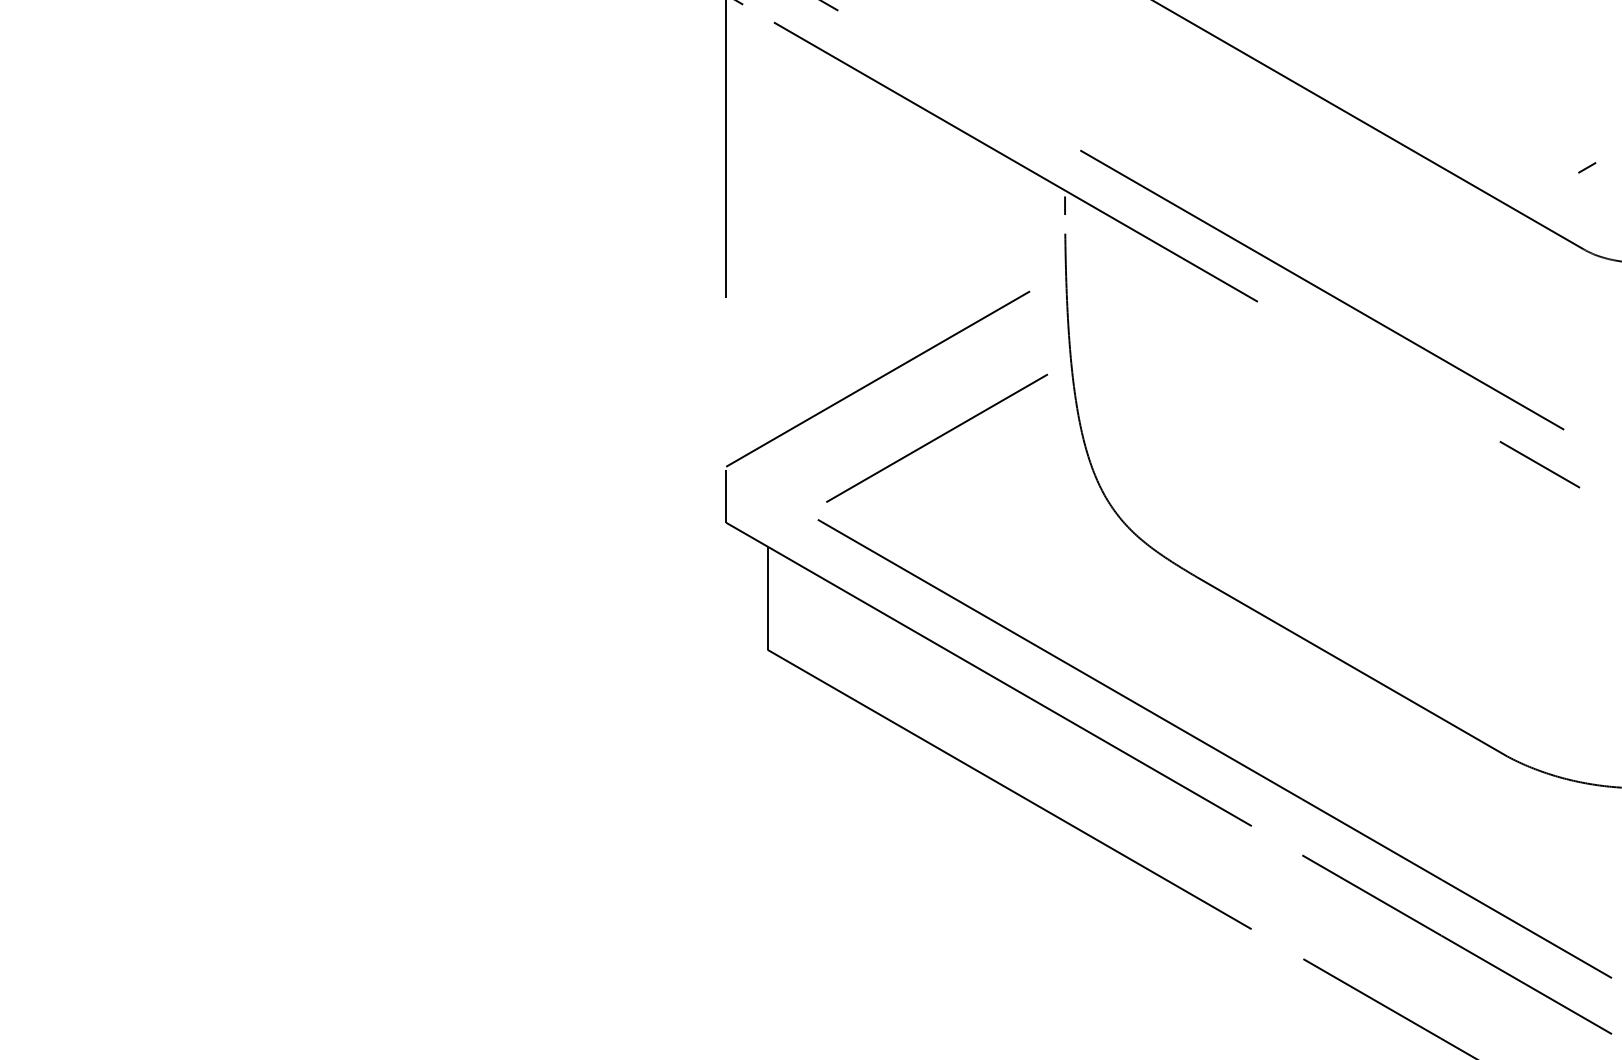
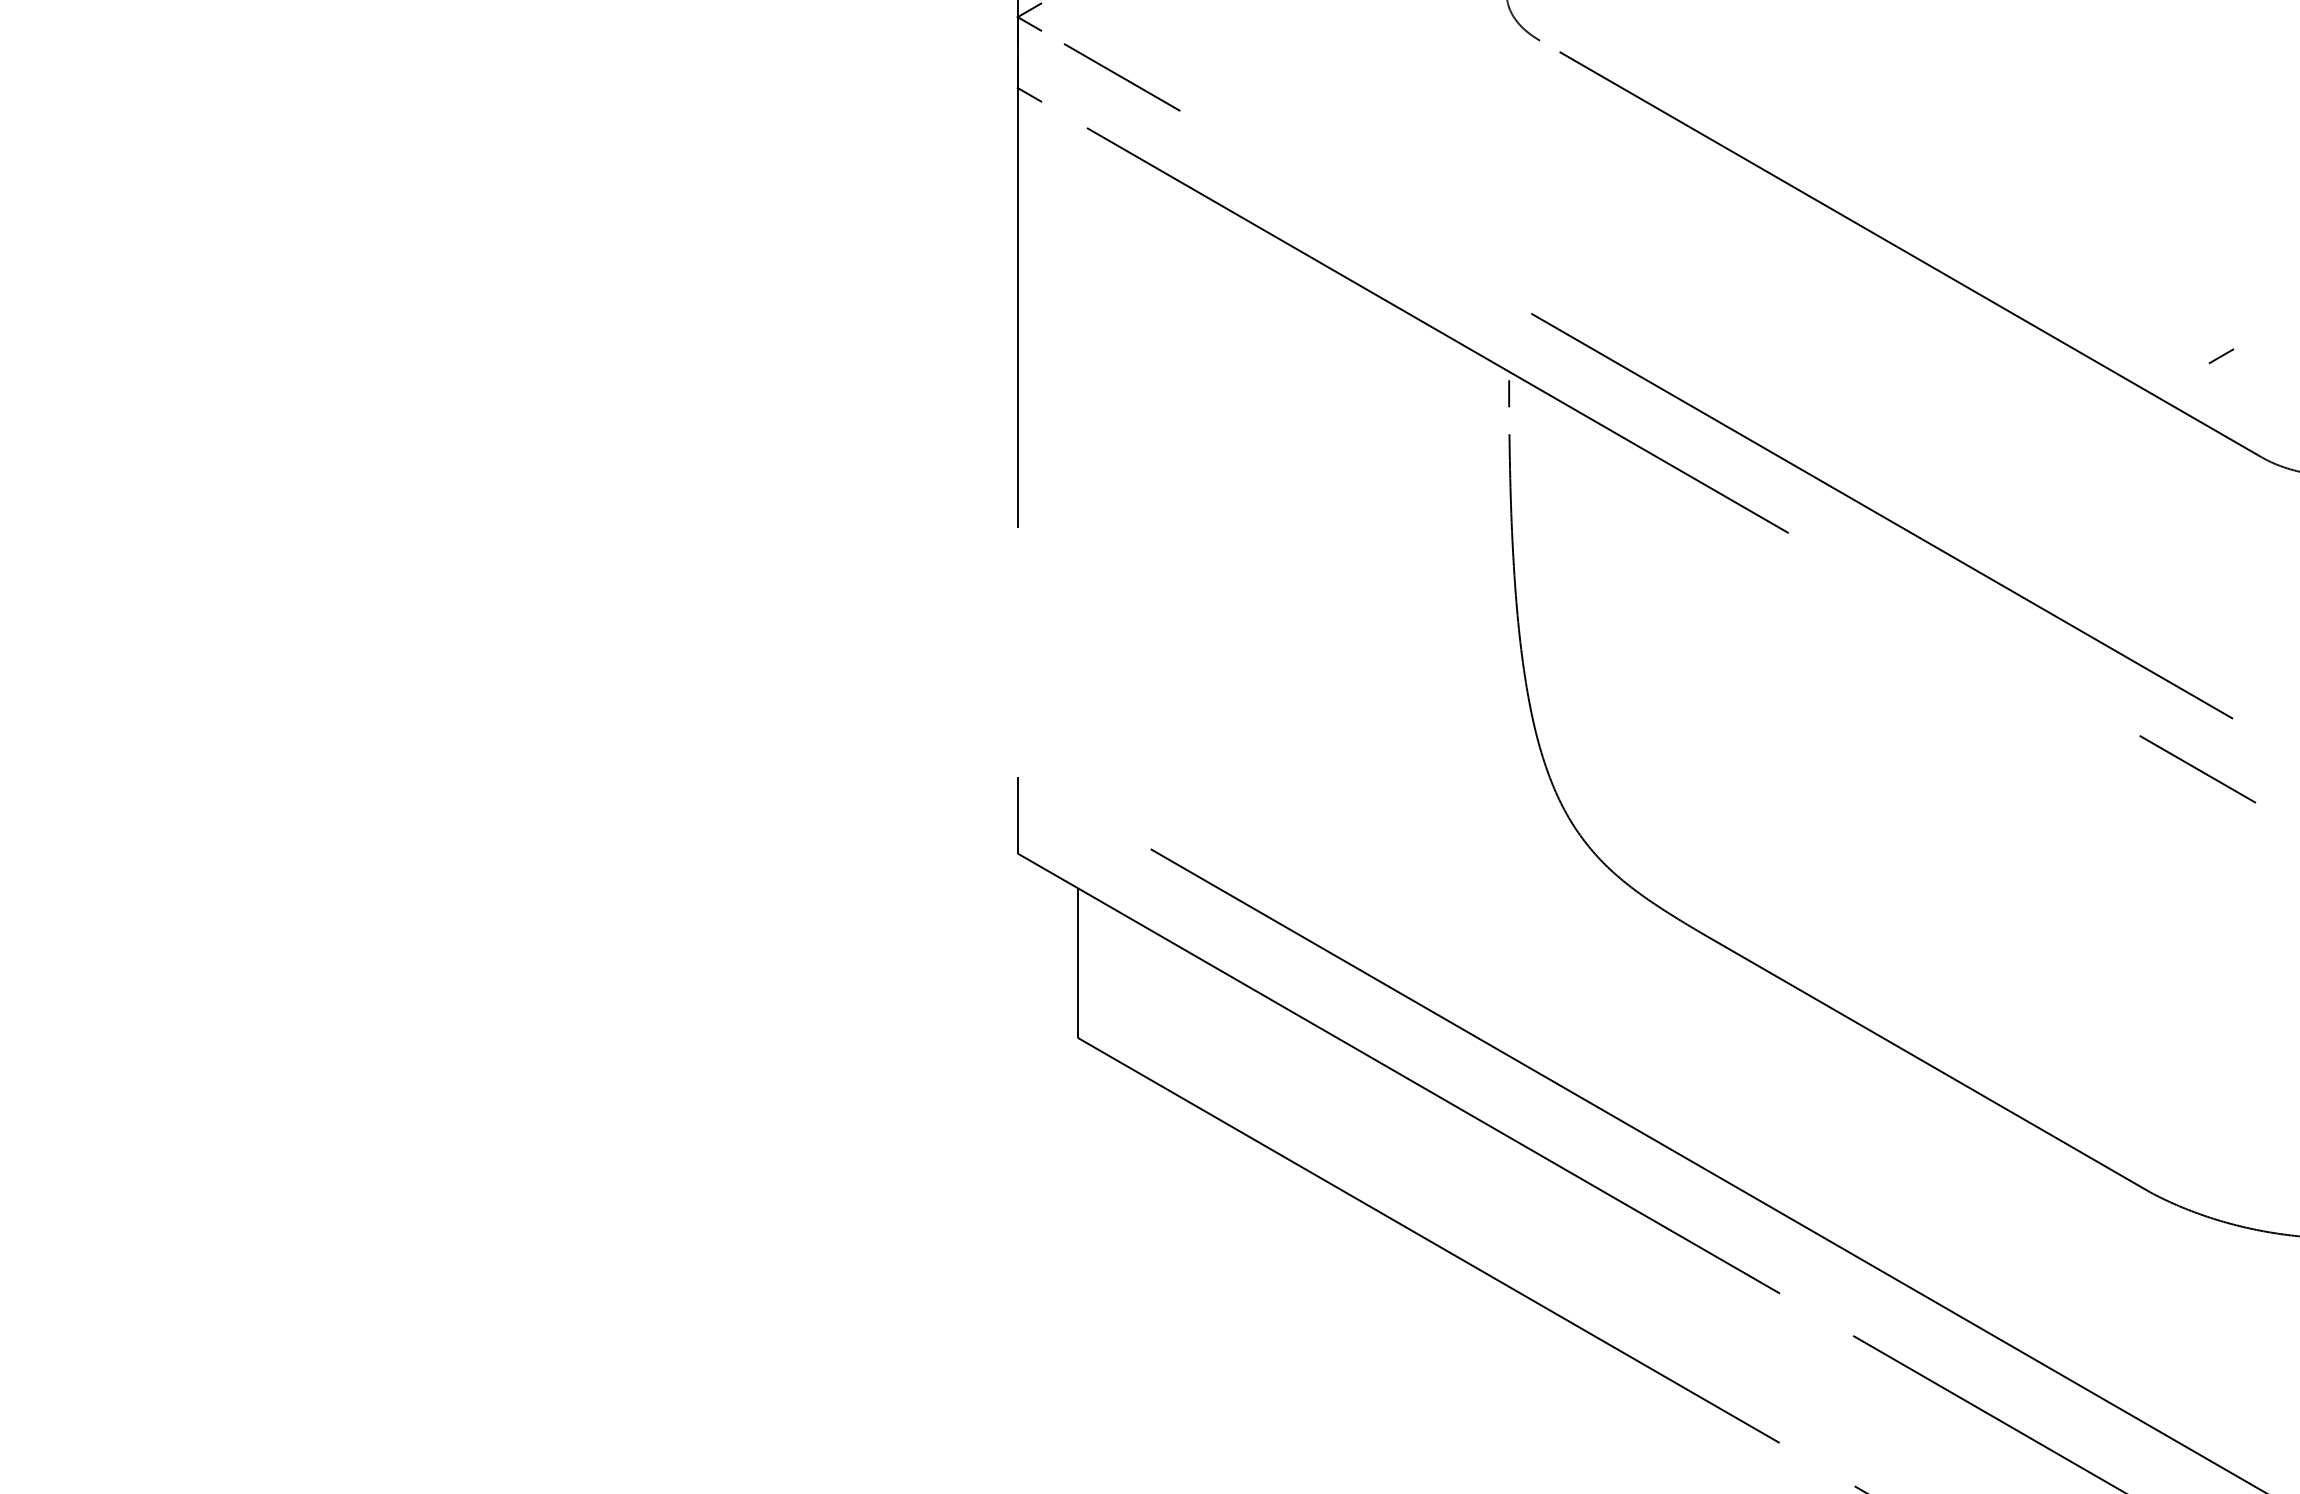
line: (1587, 167) -> (2221, 355), moved
line: (878, 378) -> (1238, 644), removed
line: (936, 438) -> (1322, 731), removed

